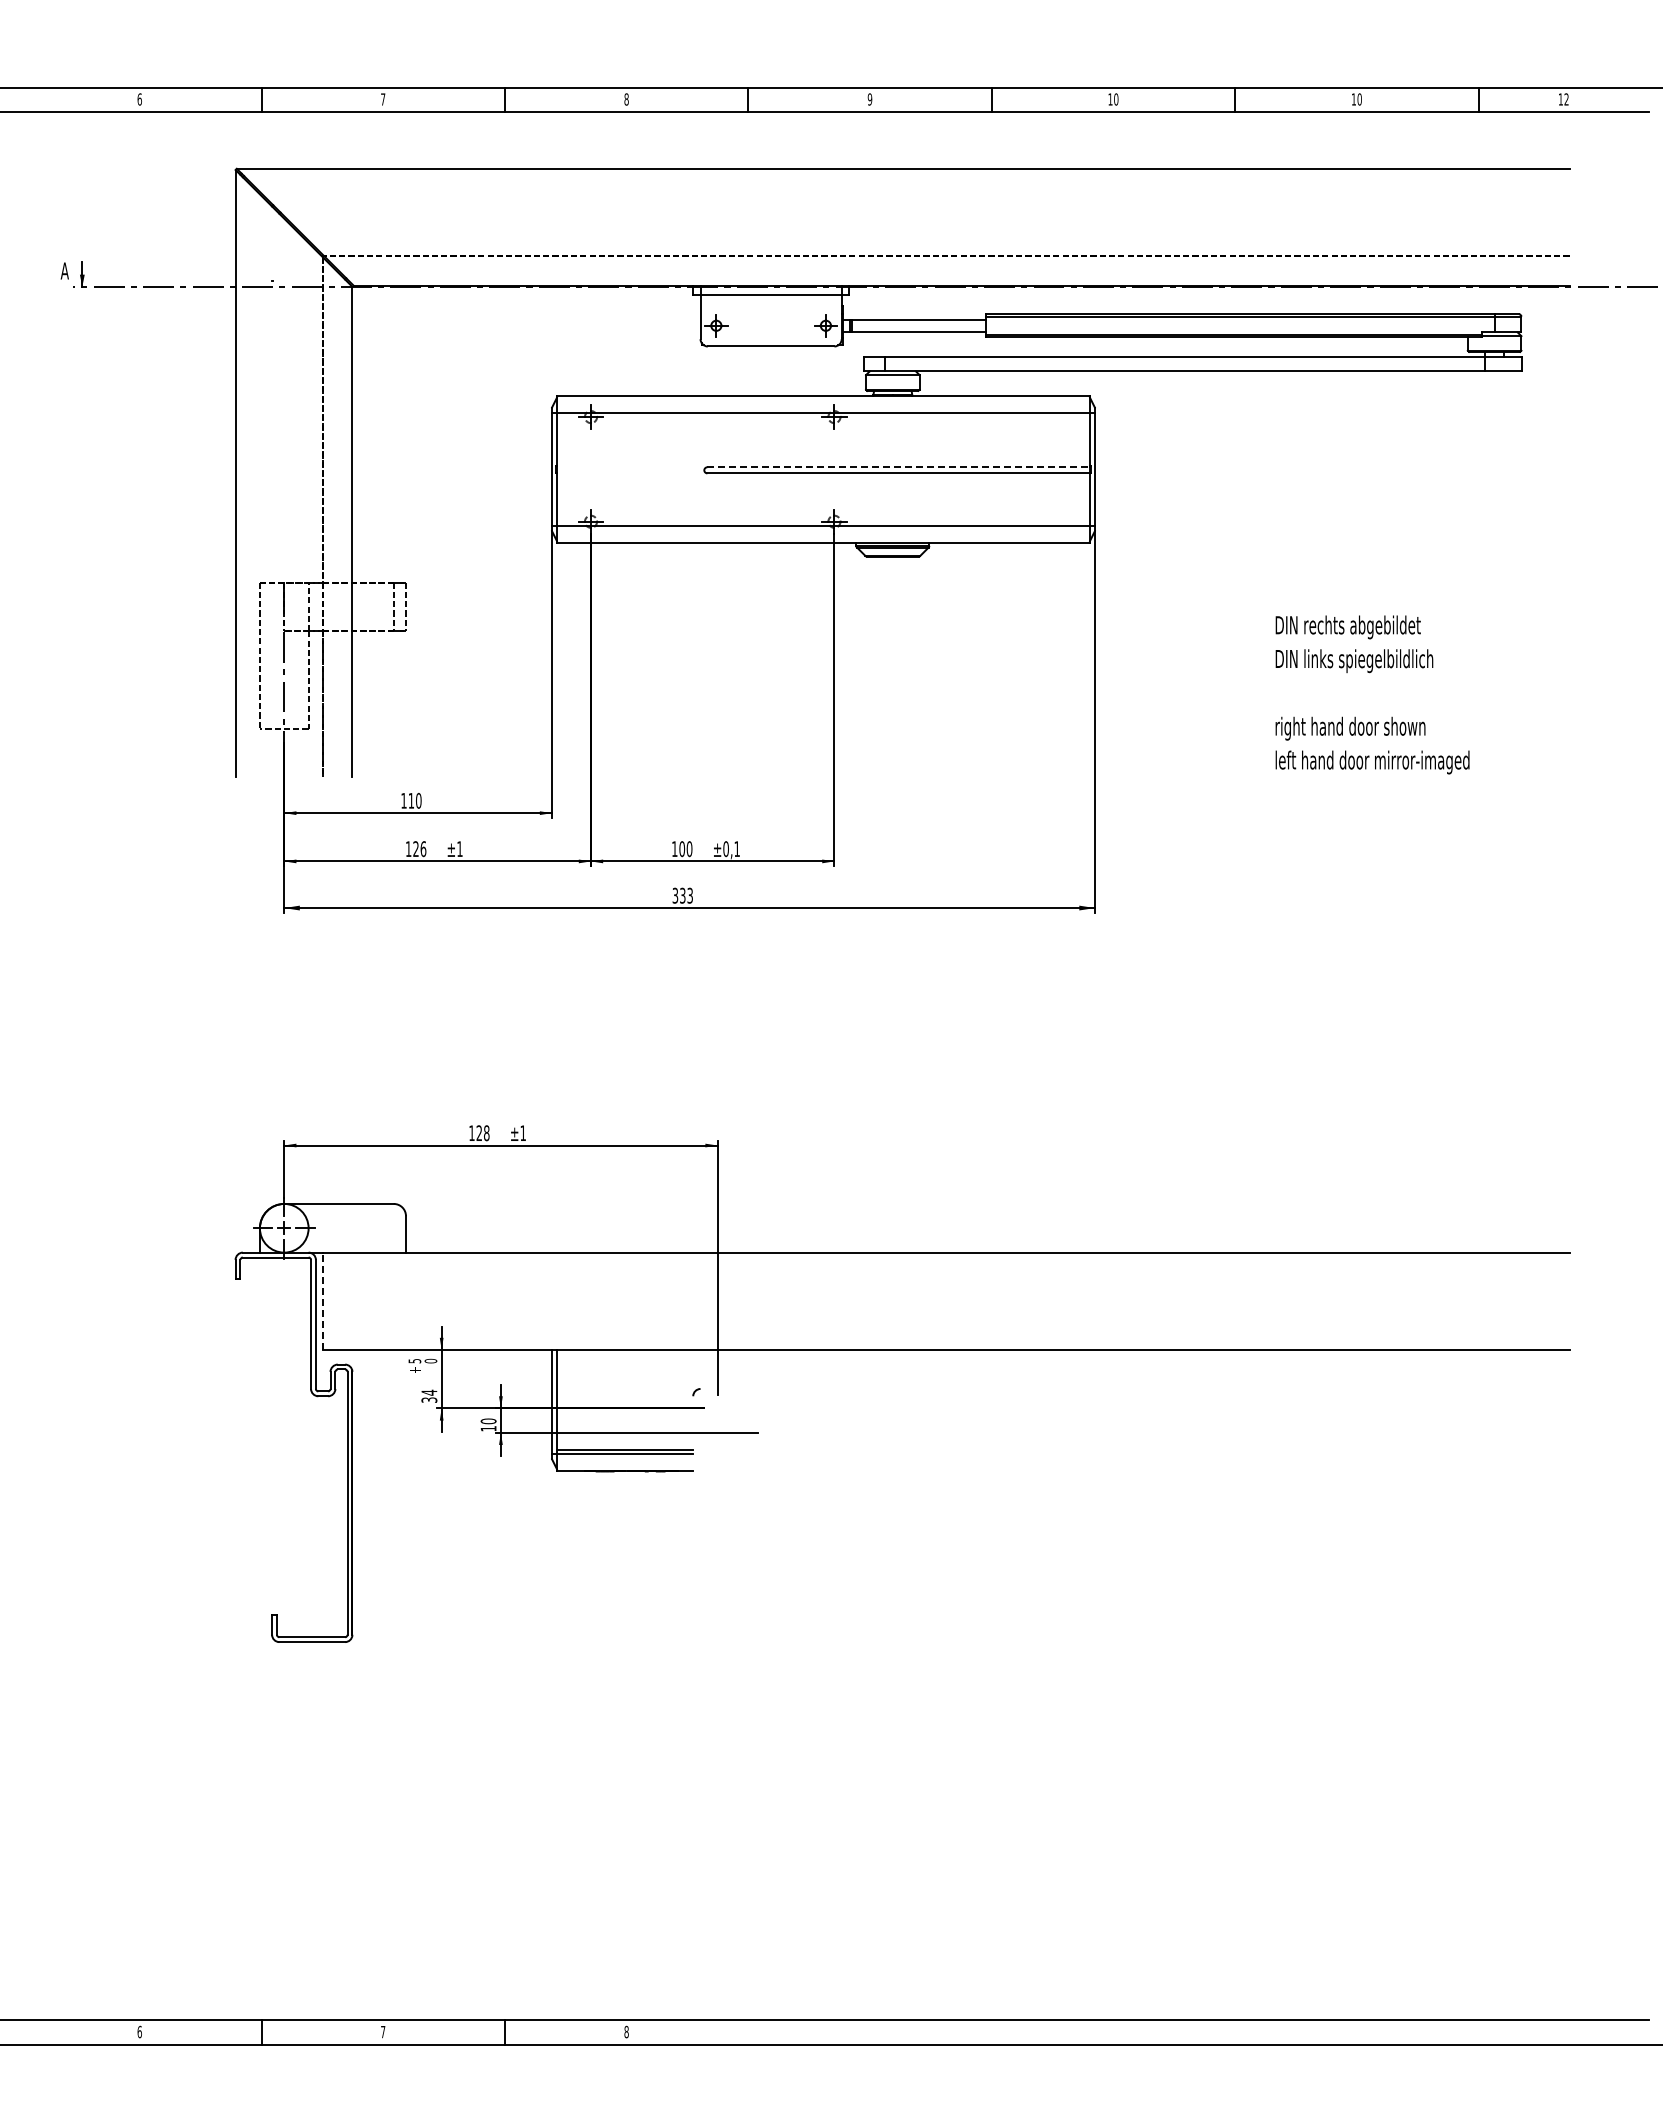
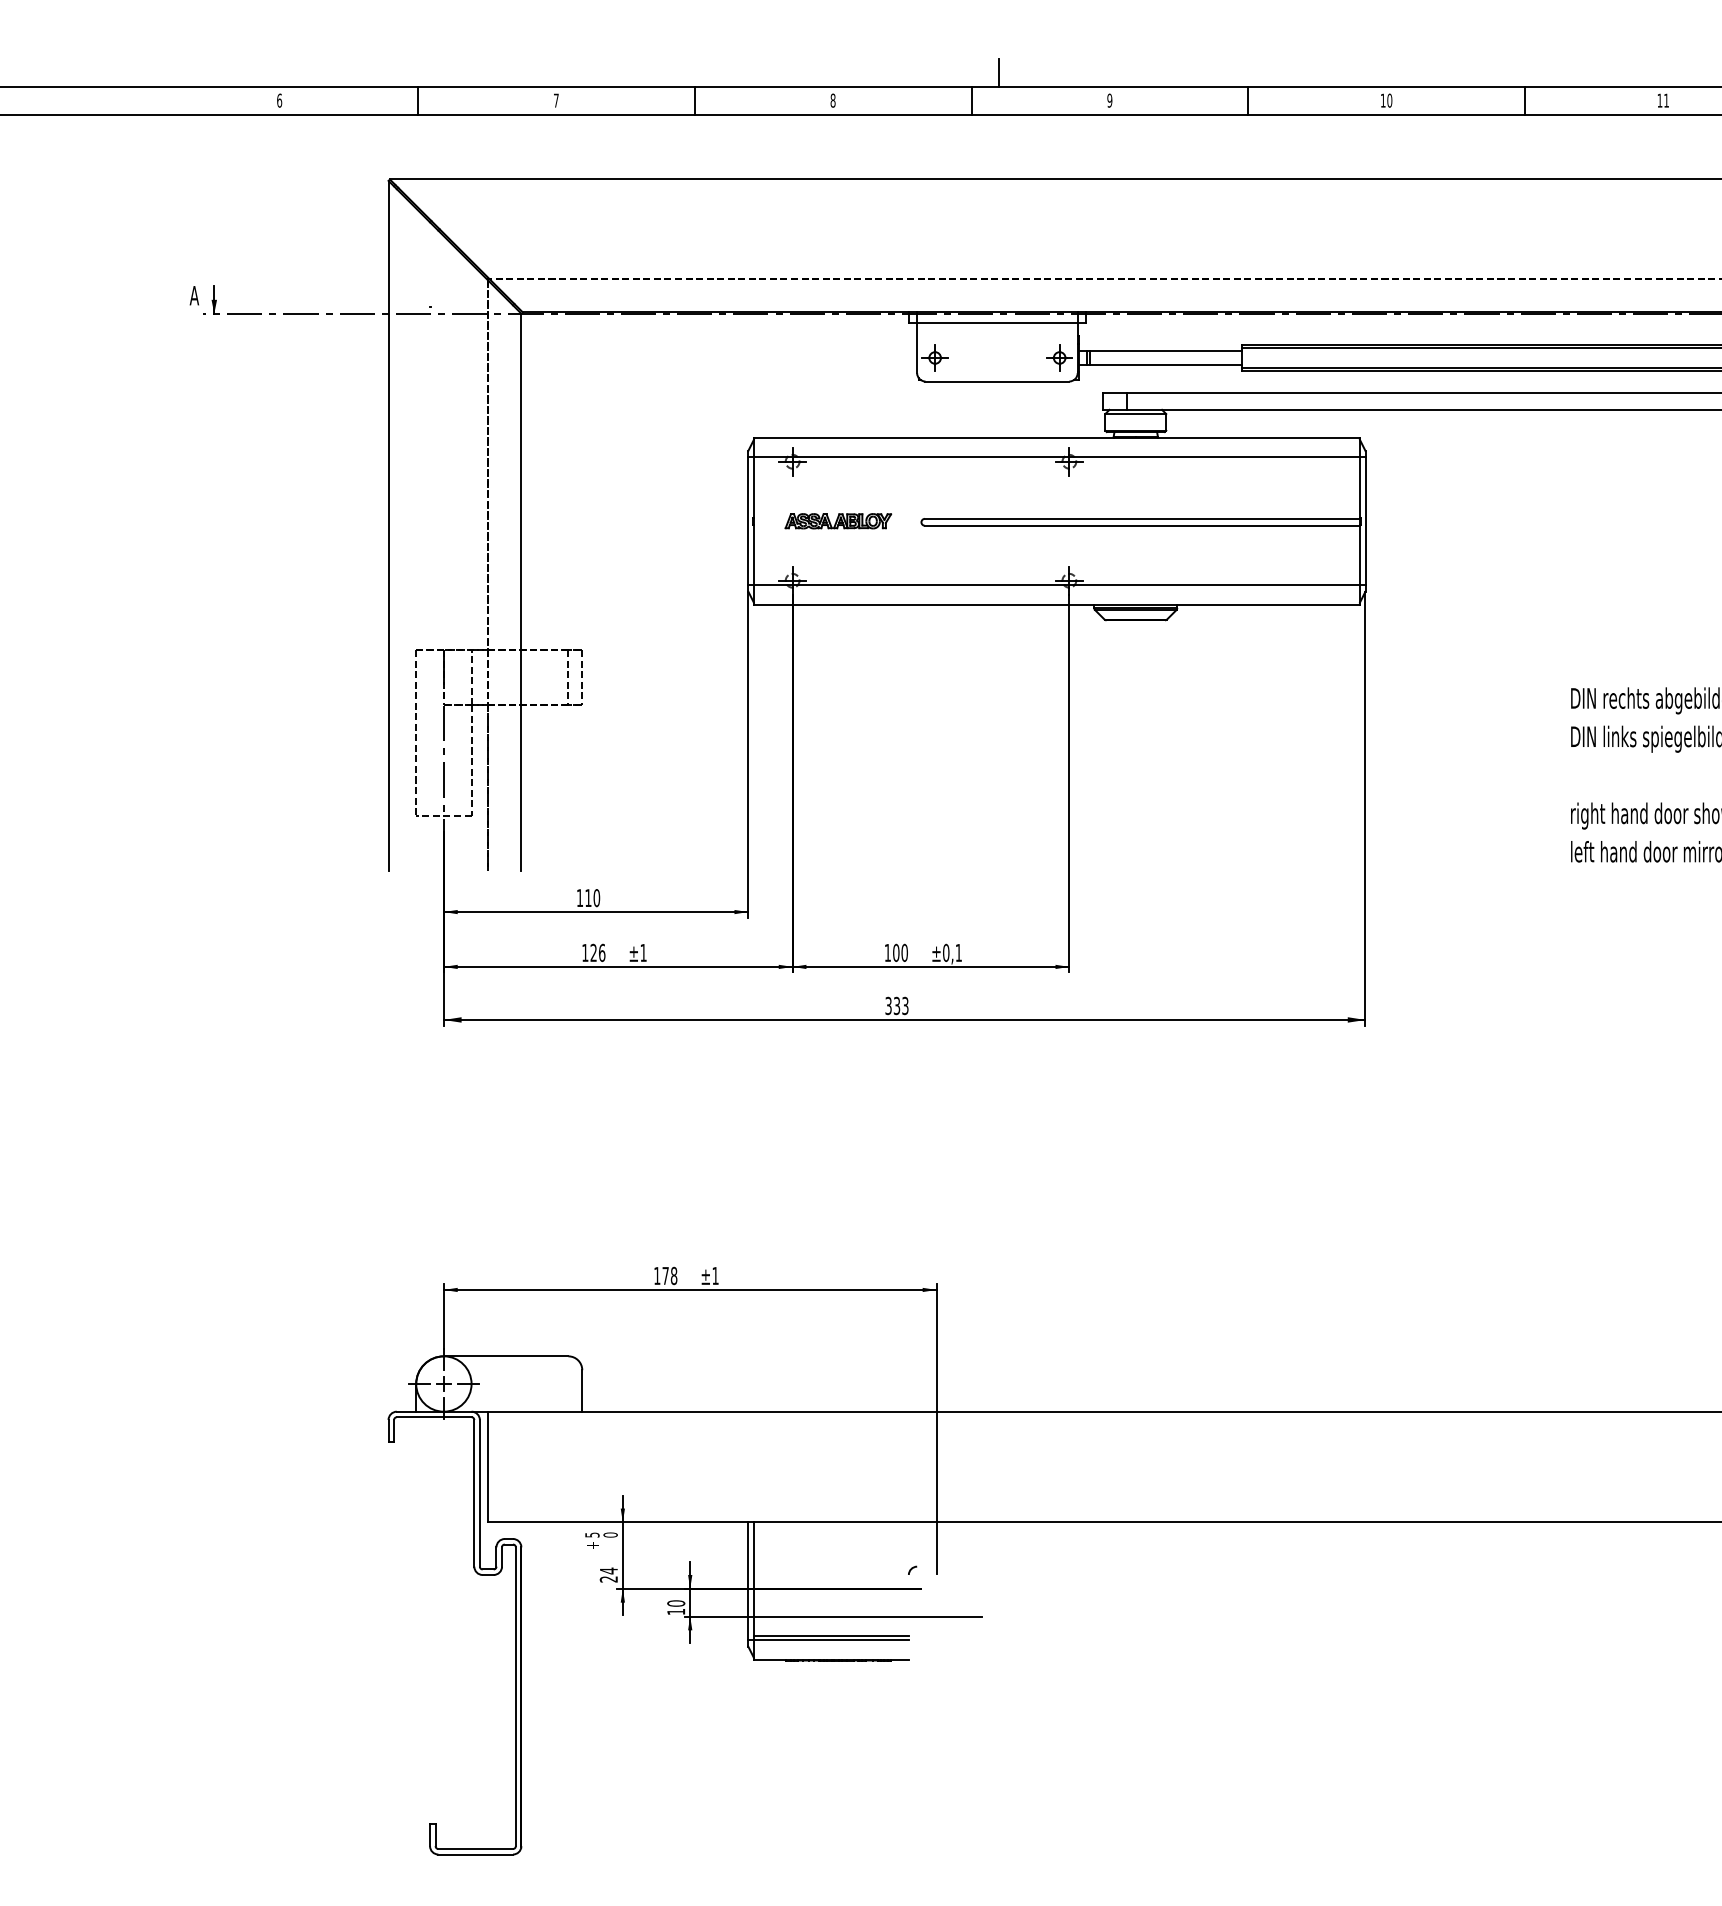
line: (772, 75) -> (998, 73), added
text: (1359, 99) -> (1666, 100), 10 -> 11
line: (899, 467) -> (1143, 519), dashed -> solid
part: (630, 469) -> (837, 521), added
text: (478, 1132) -> (664, 1275), 128 -> 178
line: (323, 1301) -> (488, 1467), dashed -> solid
text: (429, 1399) -> (609, 1578), 34 -> 24

